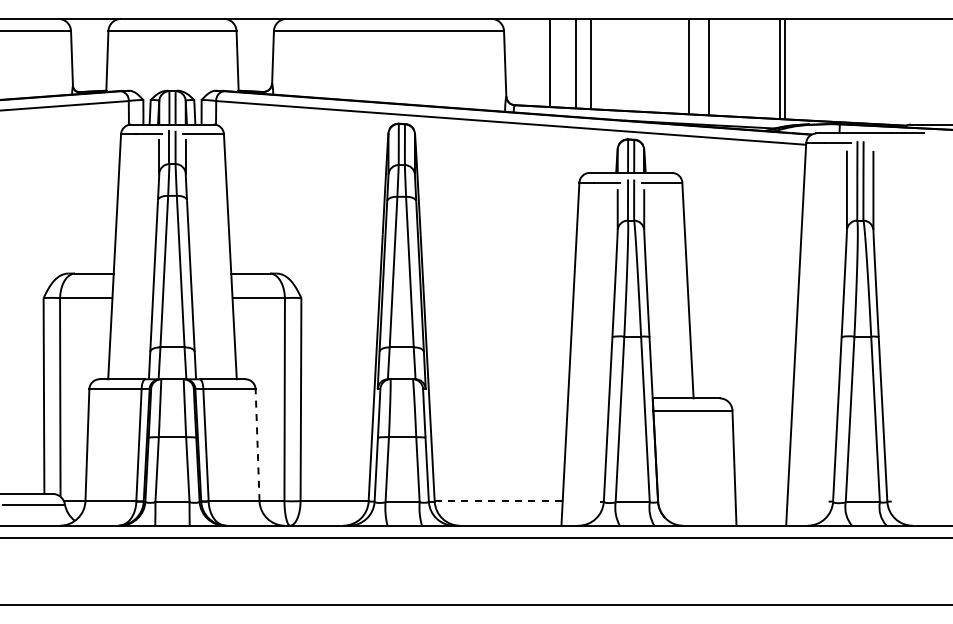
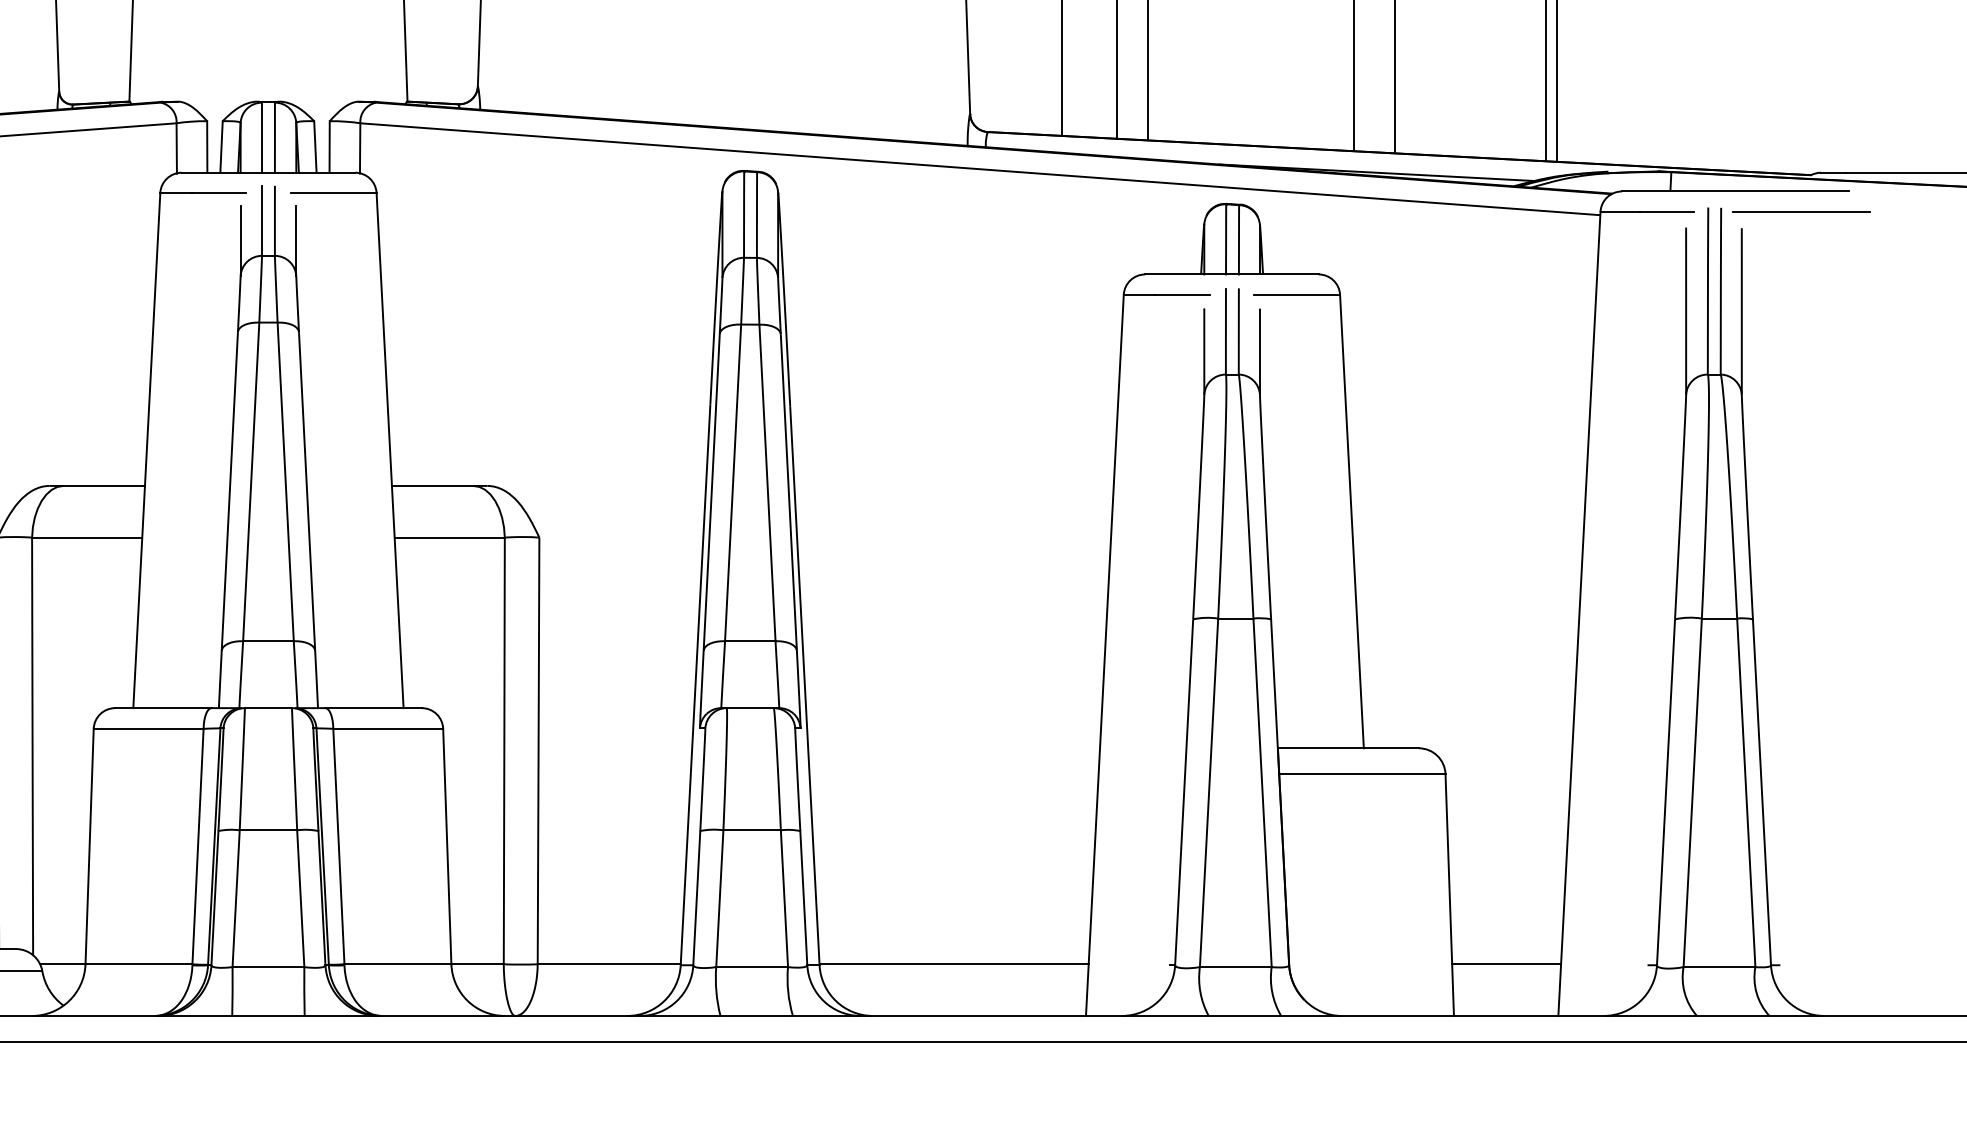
line: (901, 143) -> (1800, 212), added
line: (257, 444) -> (447, 845), dashed -> solid
line: (499, 501) -> (955, 965), dashed -> solid
line: (761, 501) -> (1506, 965), added

